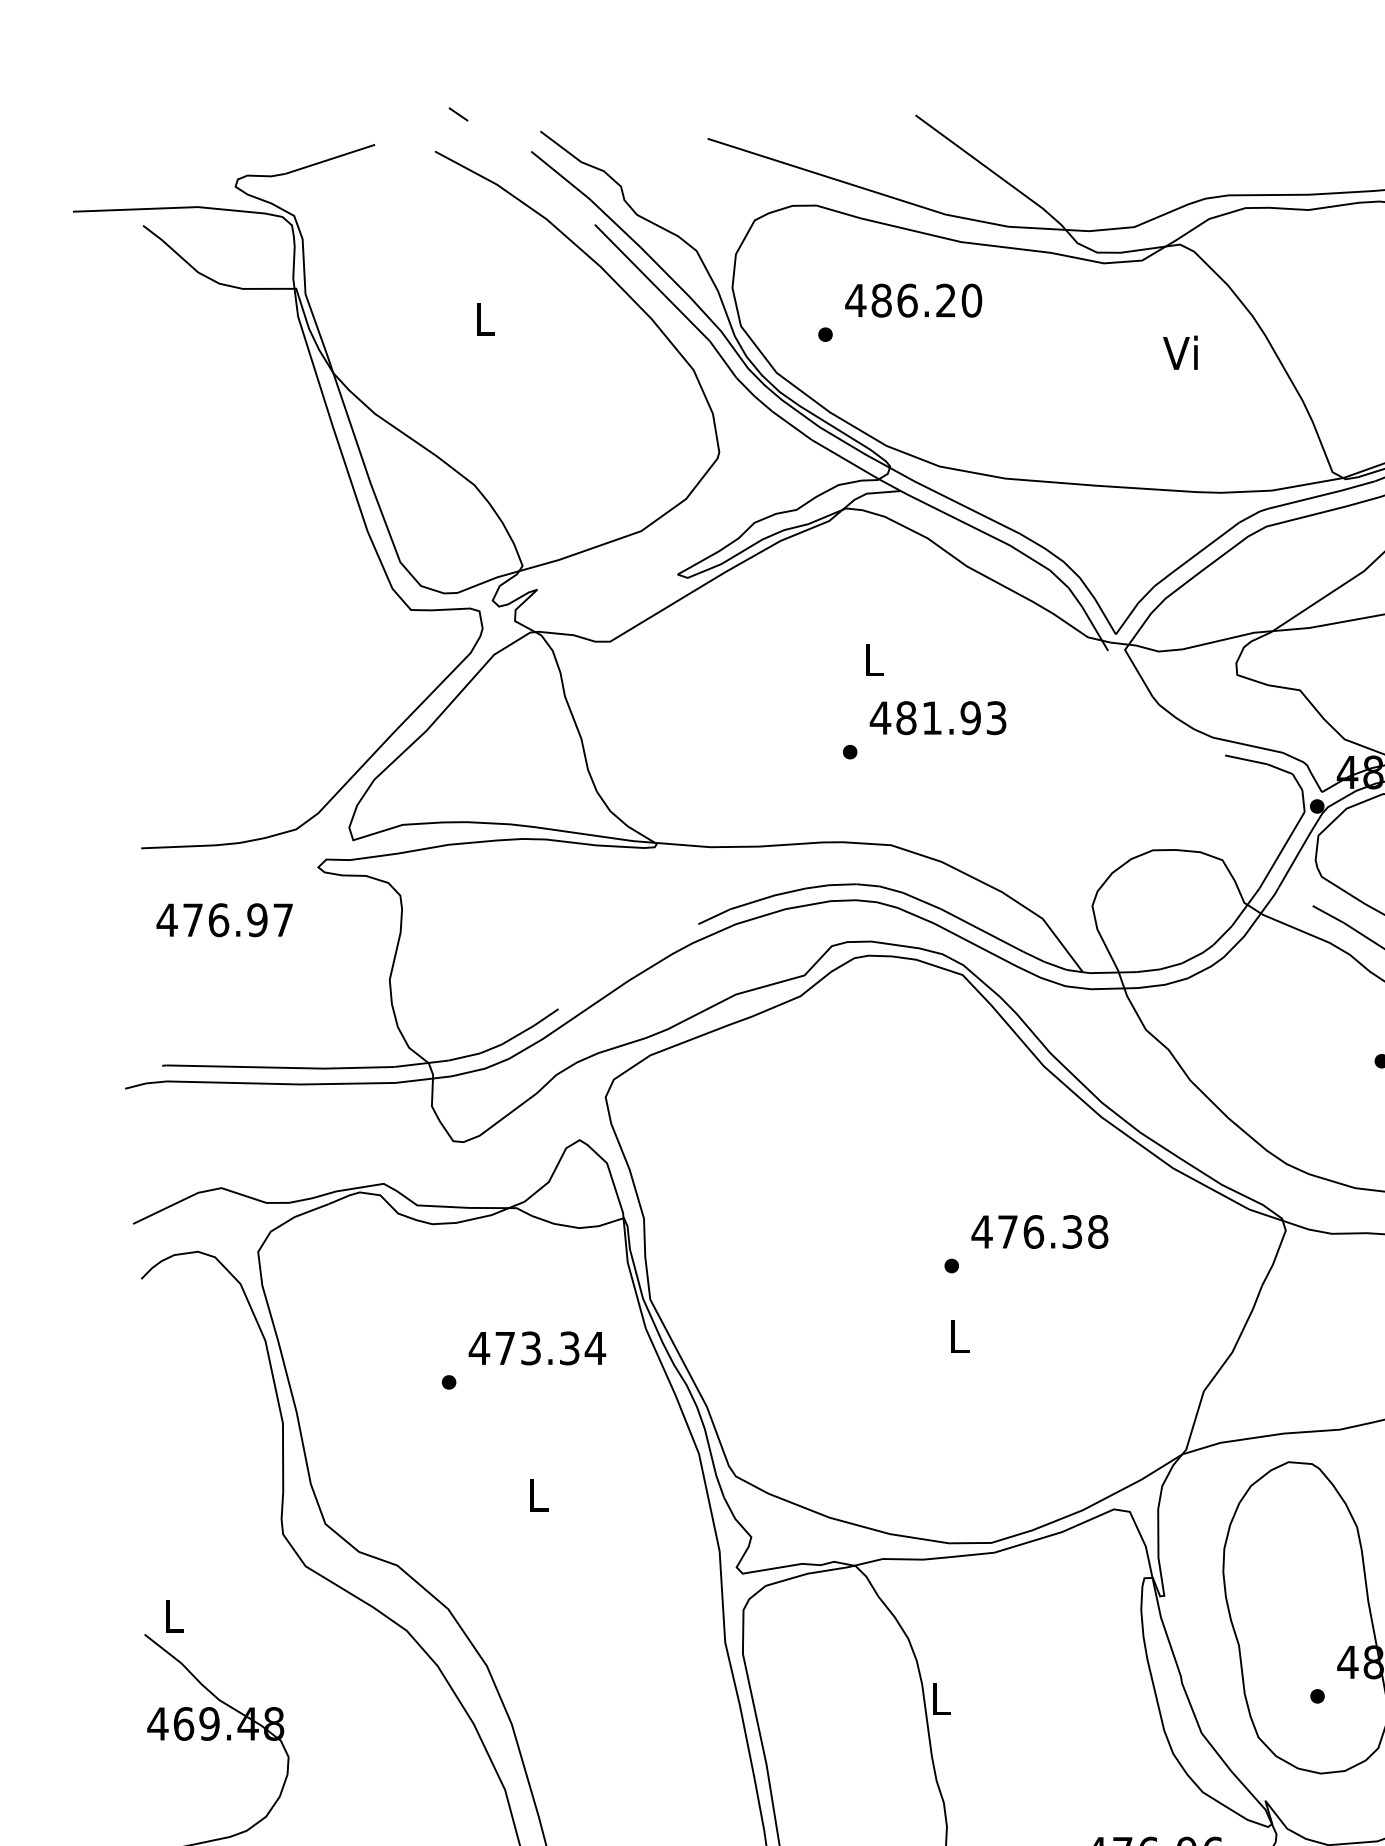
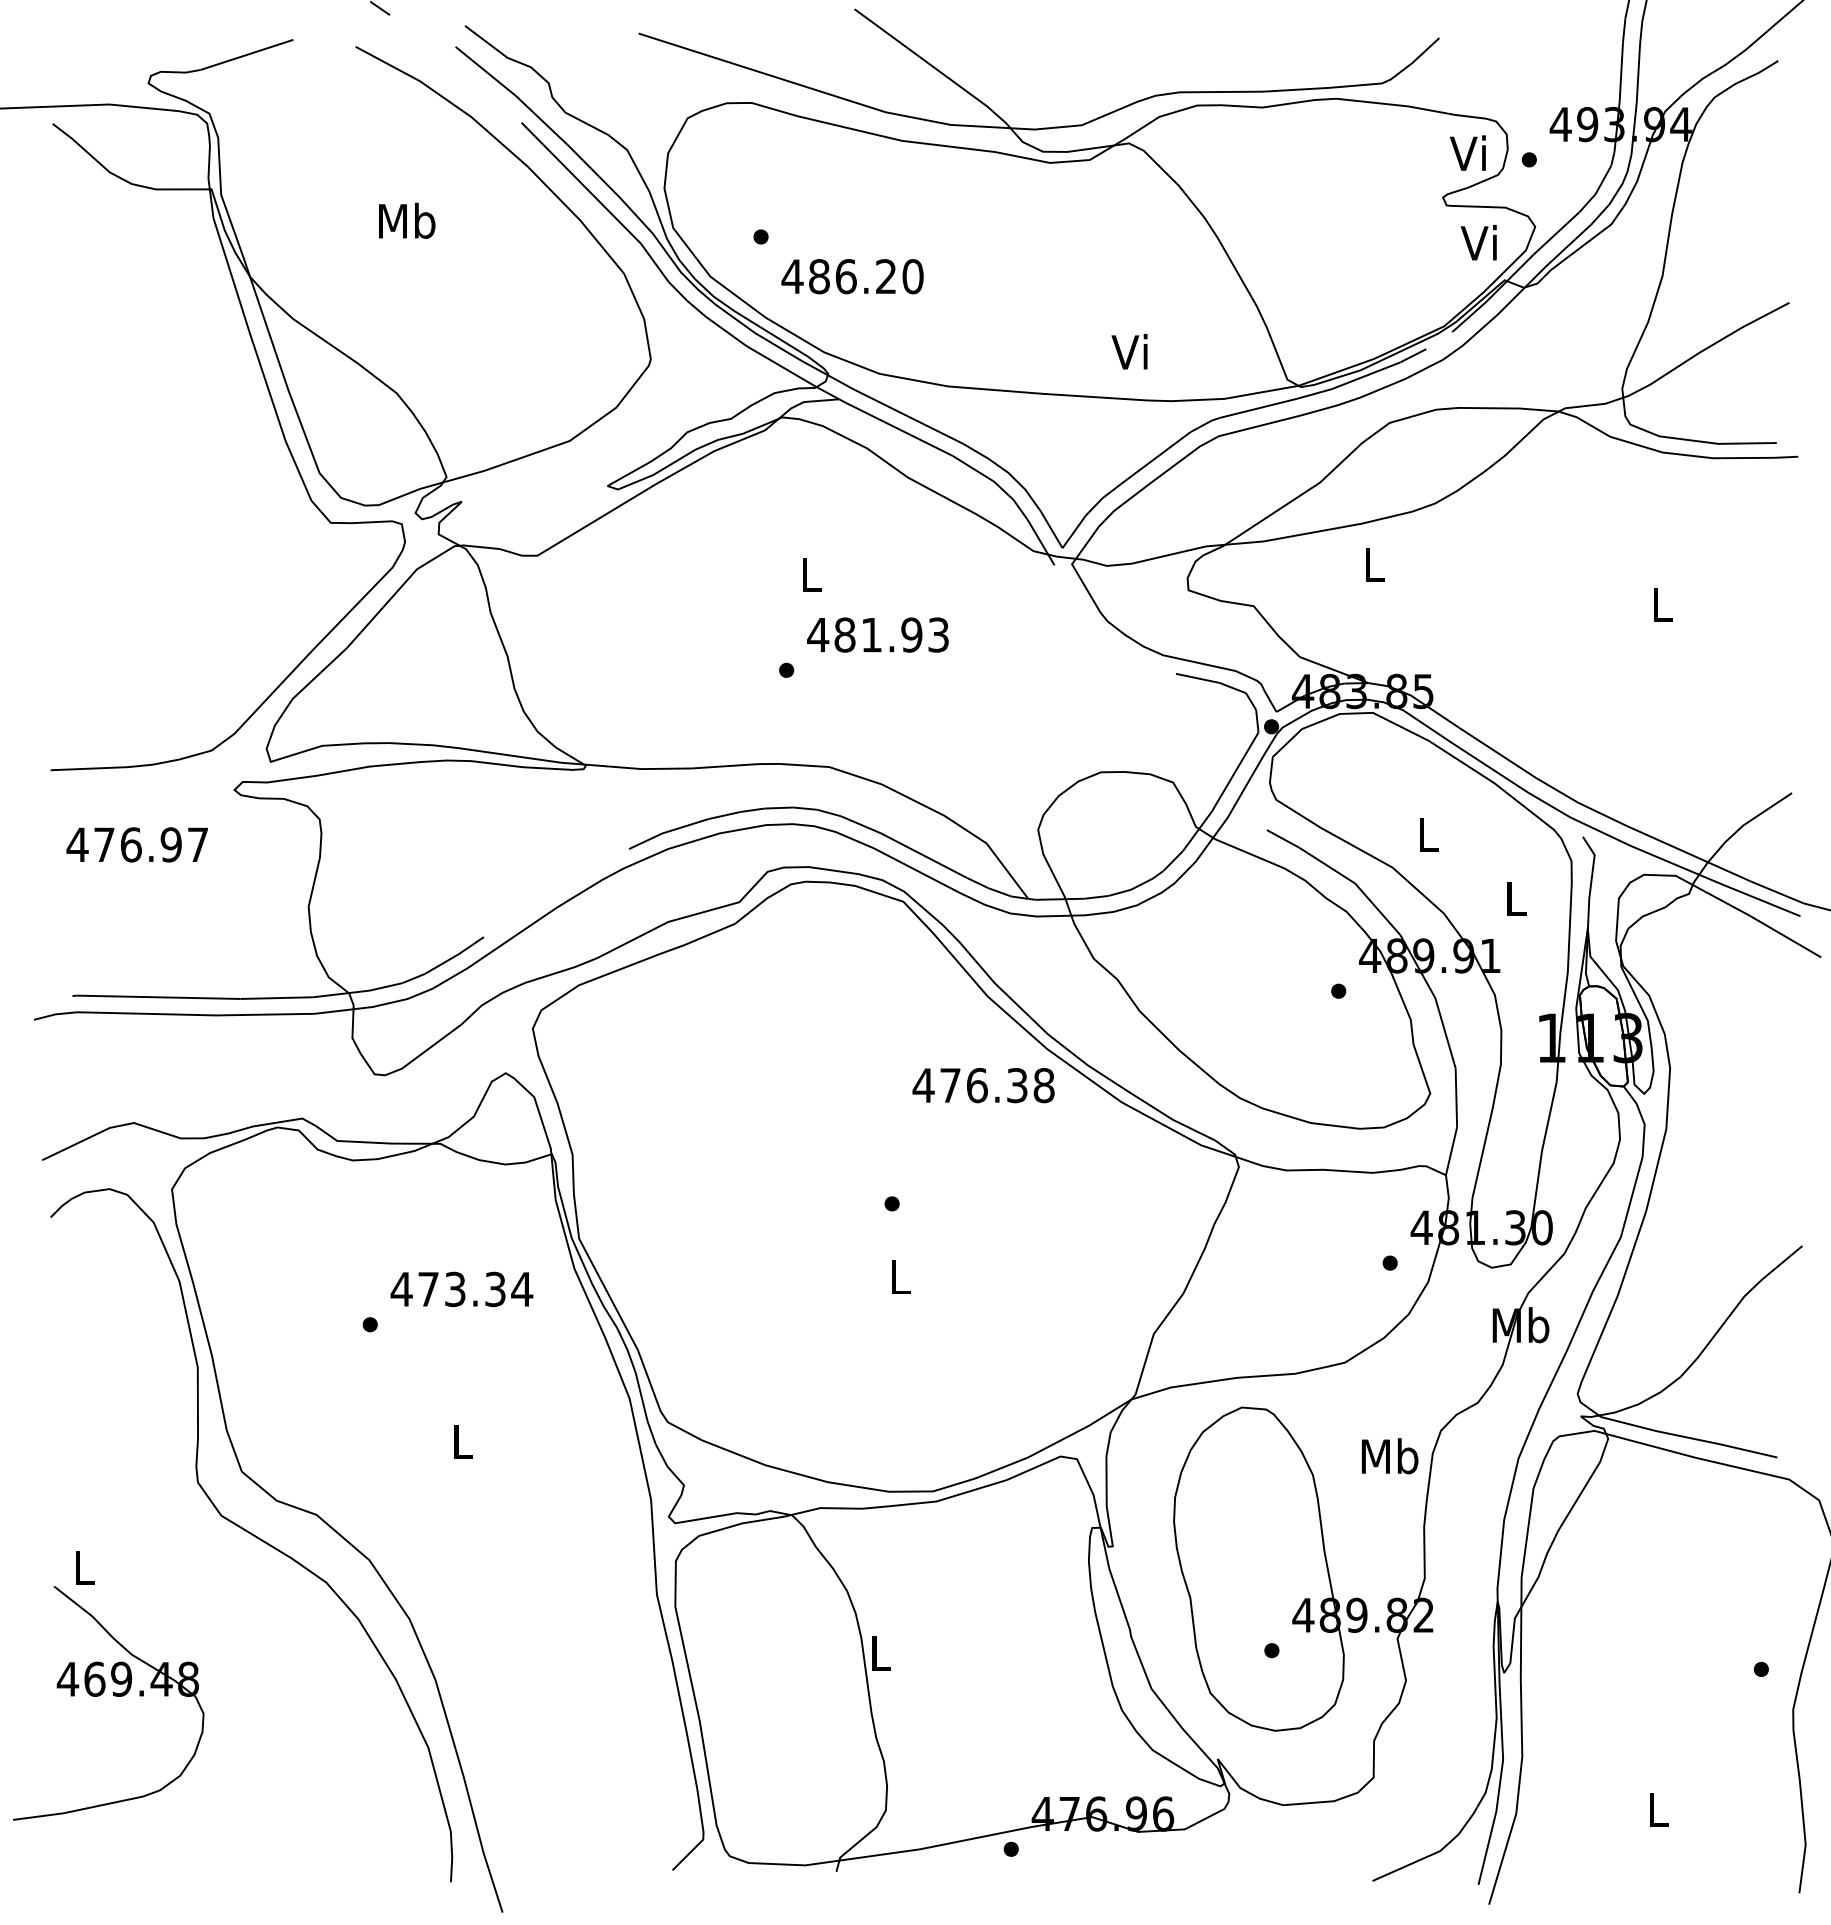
text: (913, 300) -> (852, 276), moved
text: (484, 318) -> (407, 220), L -> Mb
text: (1180, 352) -> (1129, 351), moved
text: (1039, 1231) -> (983, 1085), moved

